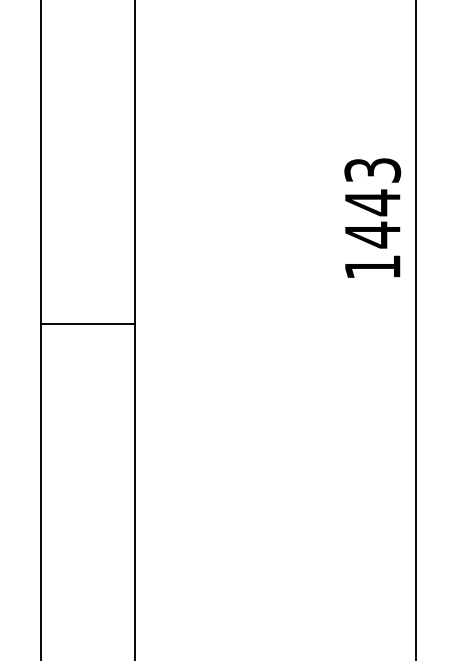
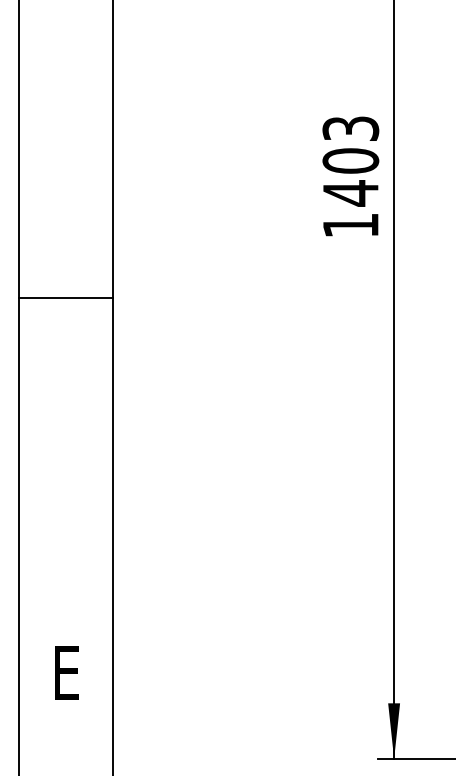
text: (372, 202) -> (350, 160), 1443 -> 1403
line: (88, 324) -> (66, 297), moved

